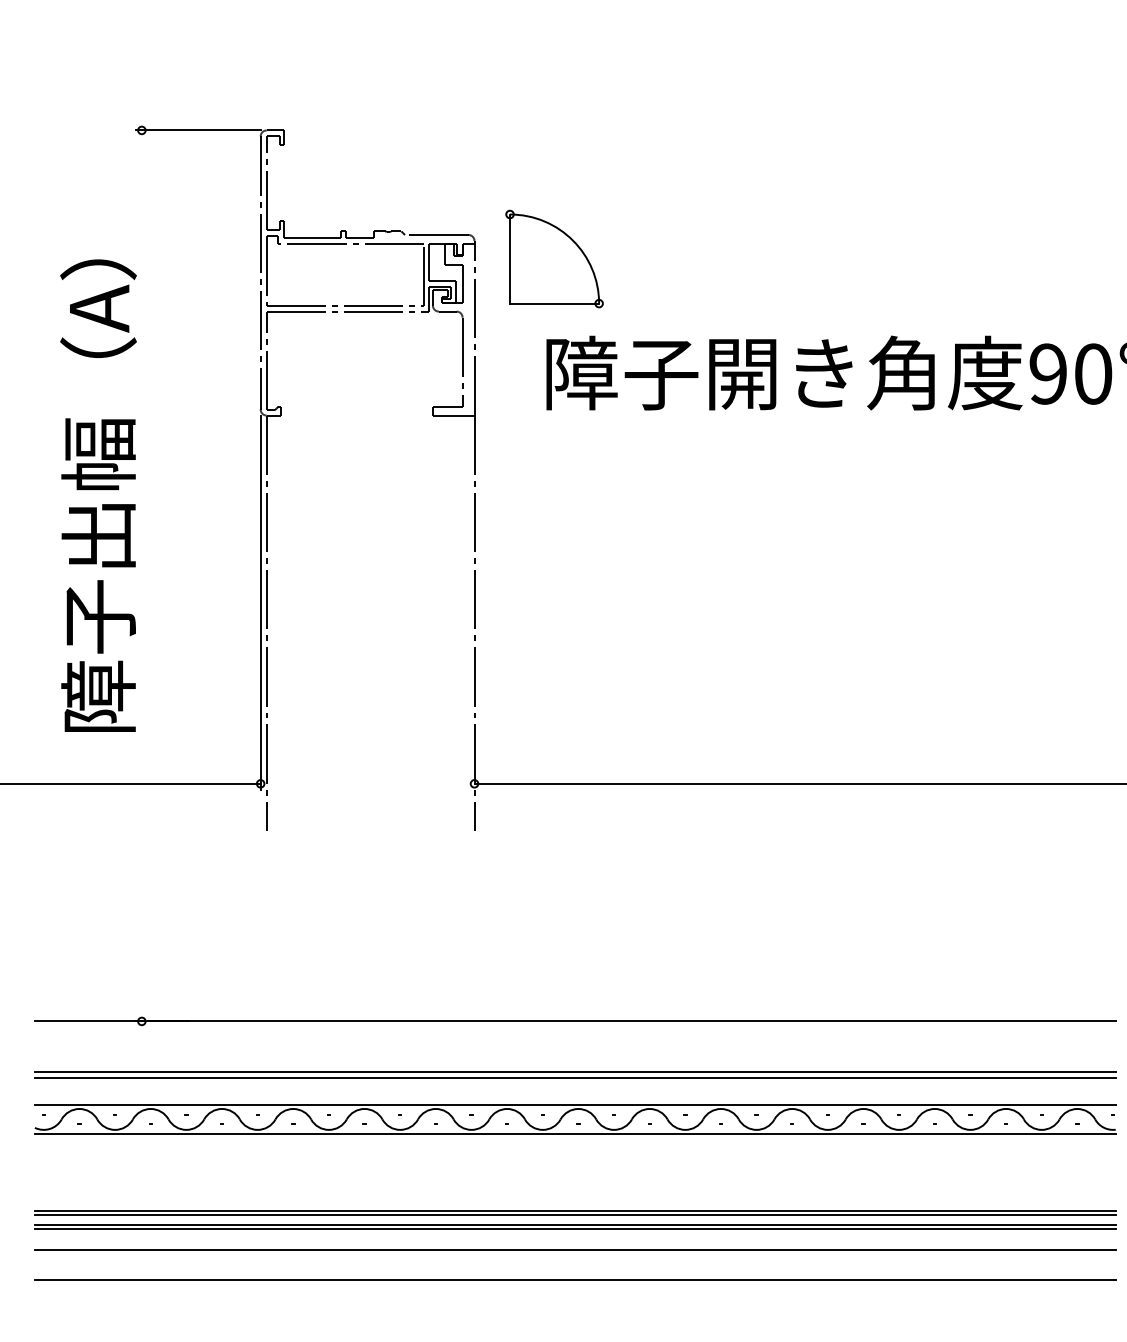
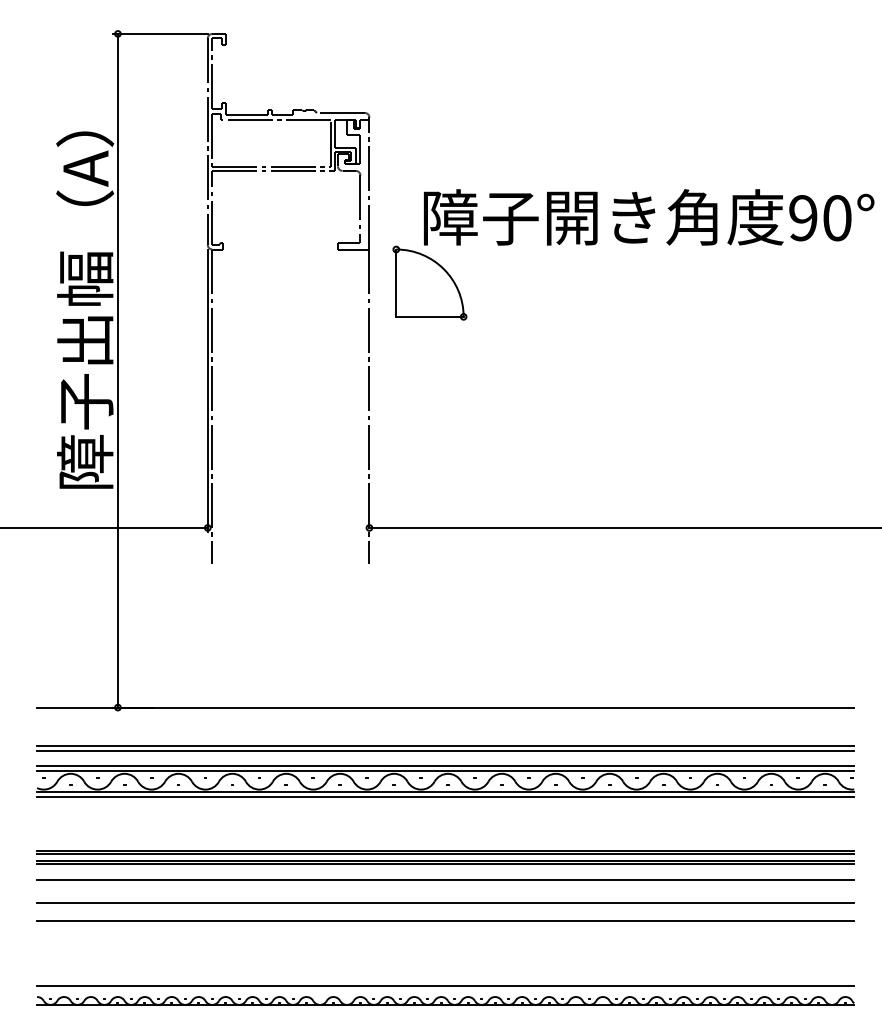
part: (553, 258) -> (429, 282), moved
line: (141, 575) -> (117, 370), added
line: (575, 1099) -> (445, 766), added
line: (575, 1139) -> (445, 796), added
line: (575, 1303) -> (445, 920), added

